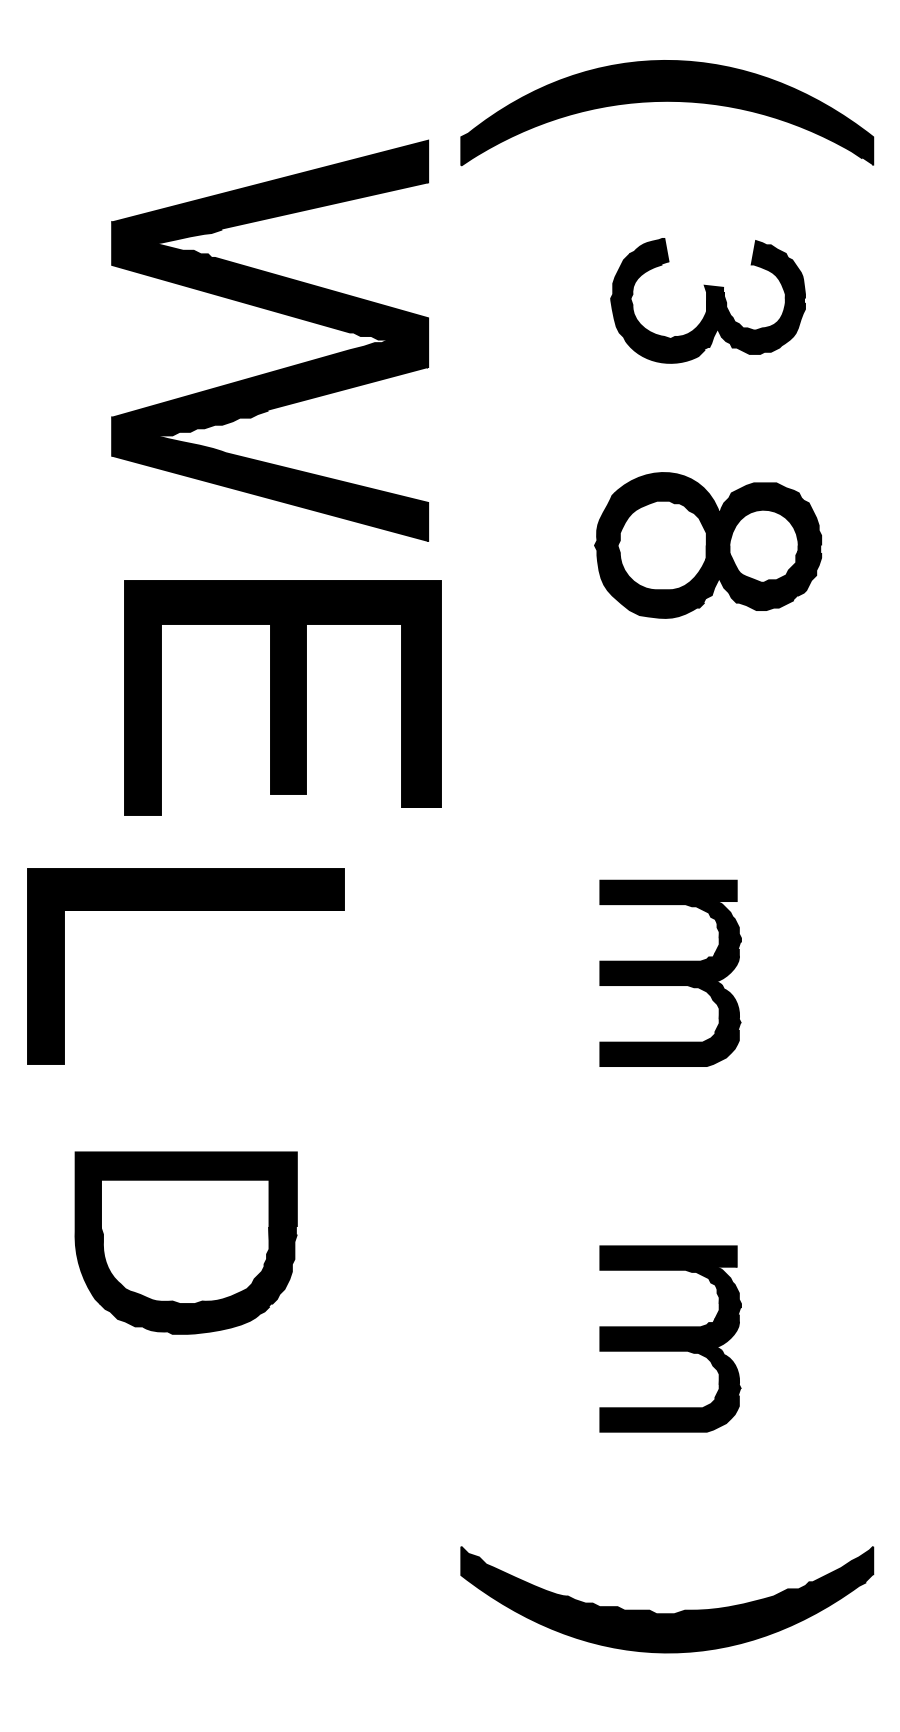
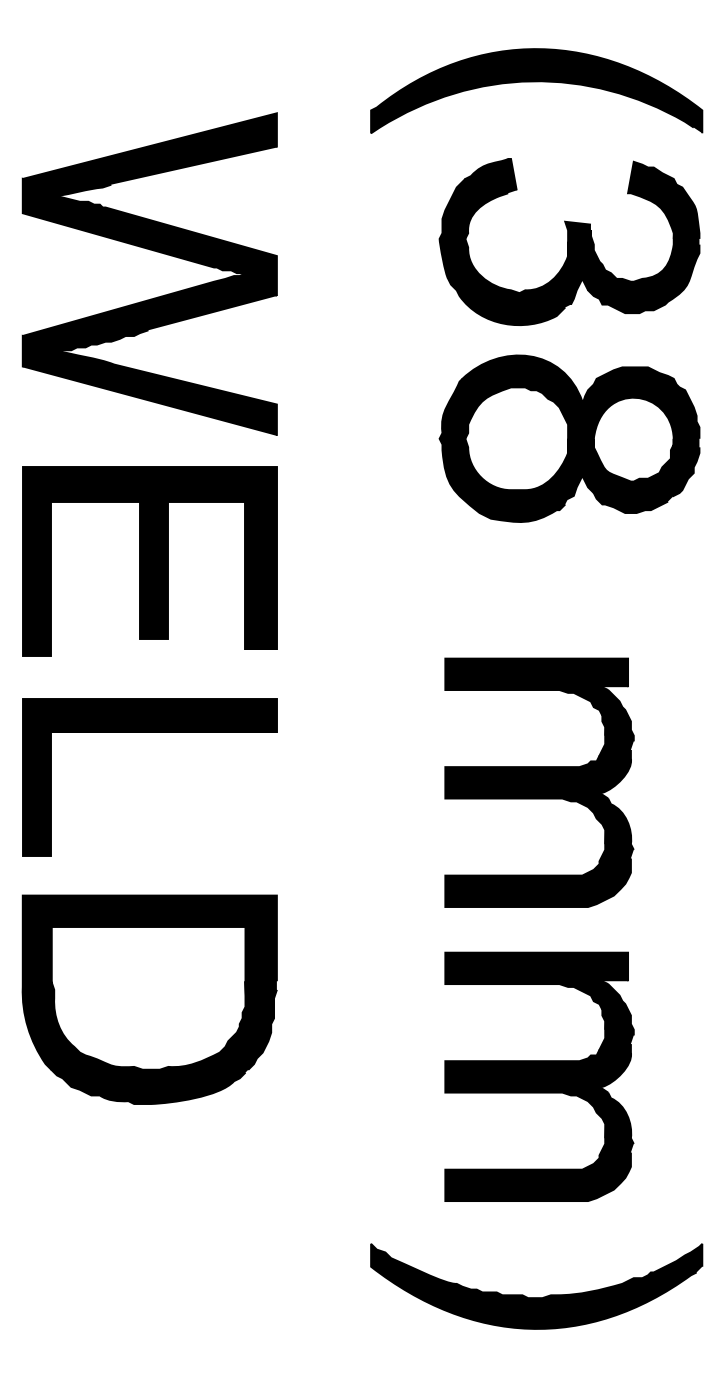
part: (707, 300) -> (569, 241), size x1.67
part: (278, 313) -> (156, 252), moved
part: (707, 545) -> (569, 438), size x1.43
part: (282, 697) -> (149, 561), moved
part: (670, 973) -> (539, 782), size x1.67
part: (186, 1242) -> (150, 999), size x1.43
part: (670, 1338) -> (539, 1076), size x1.67

